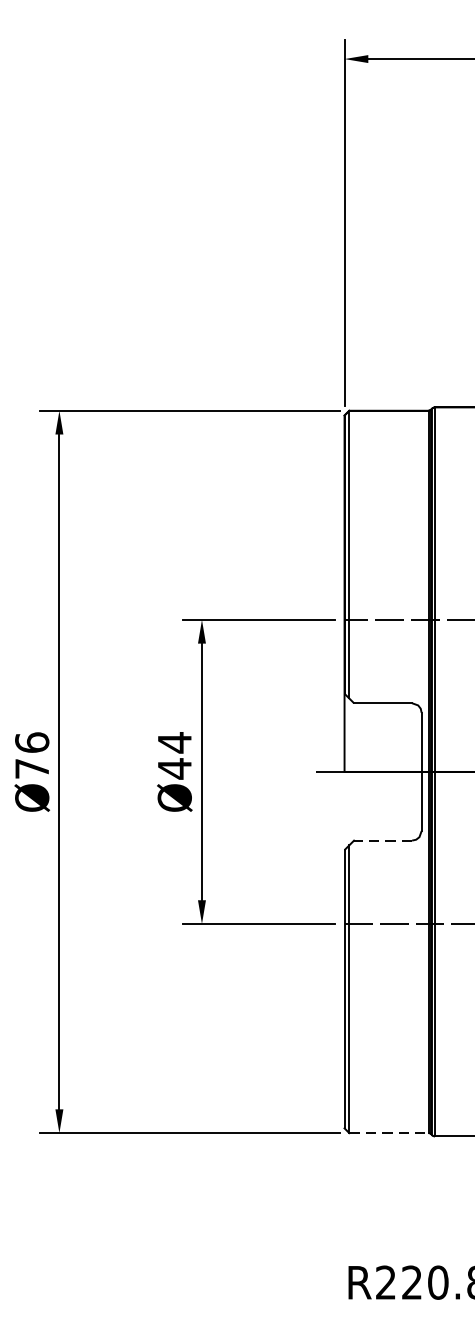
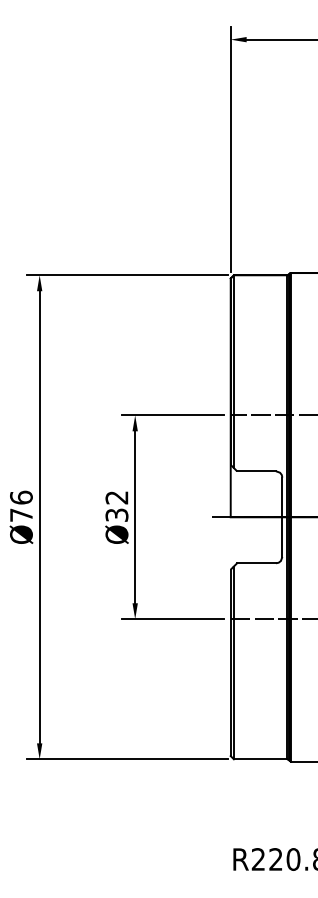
text: (174, 755) -> (116, 506), Ø44 -> Ø32
line: (383, 840) -> (256, 563), dashed -> solid
line: (388, 1133) -> (260, 759), dashed -> solid

